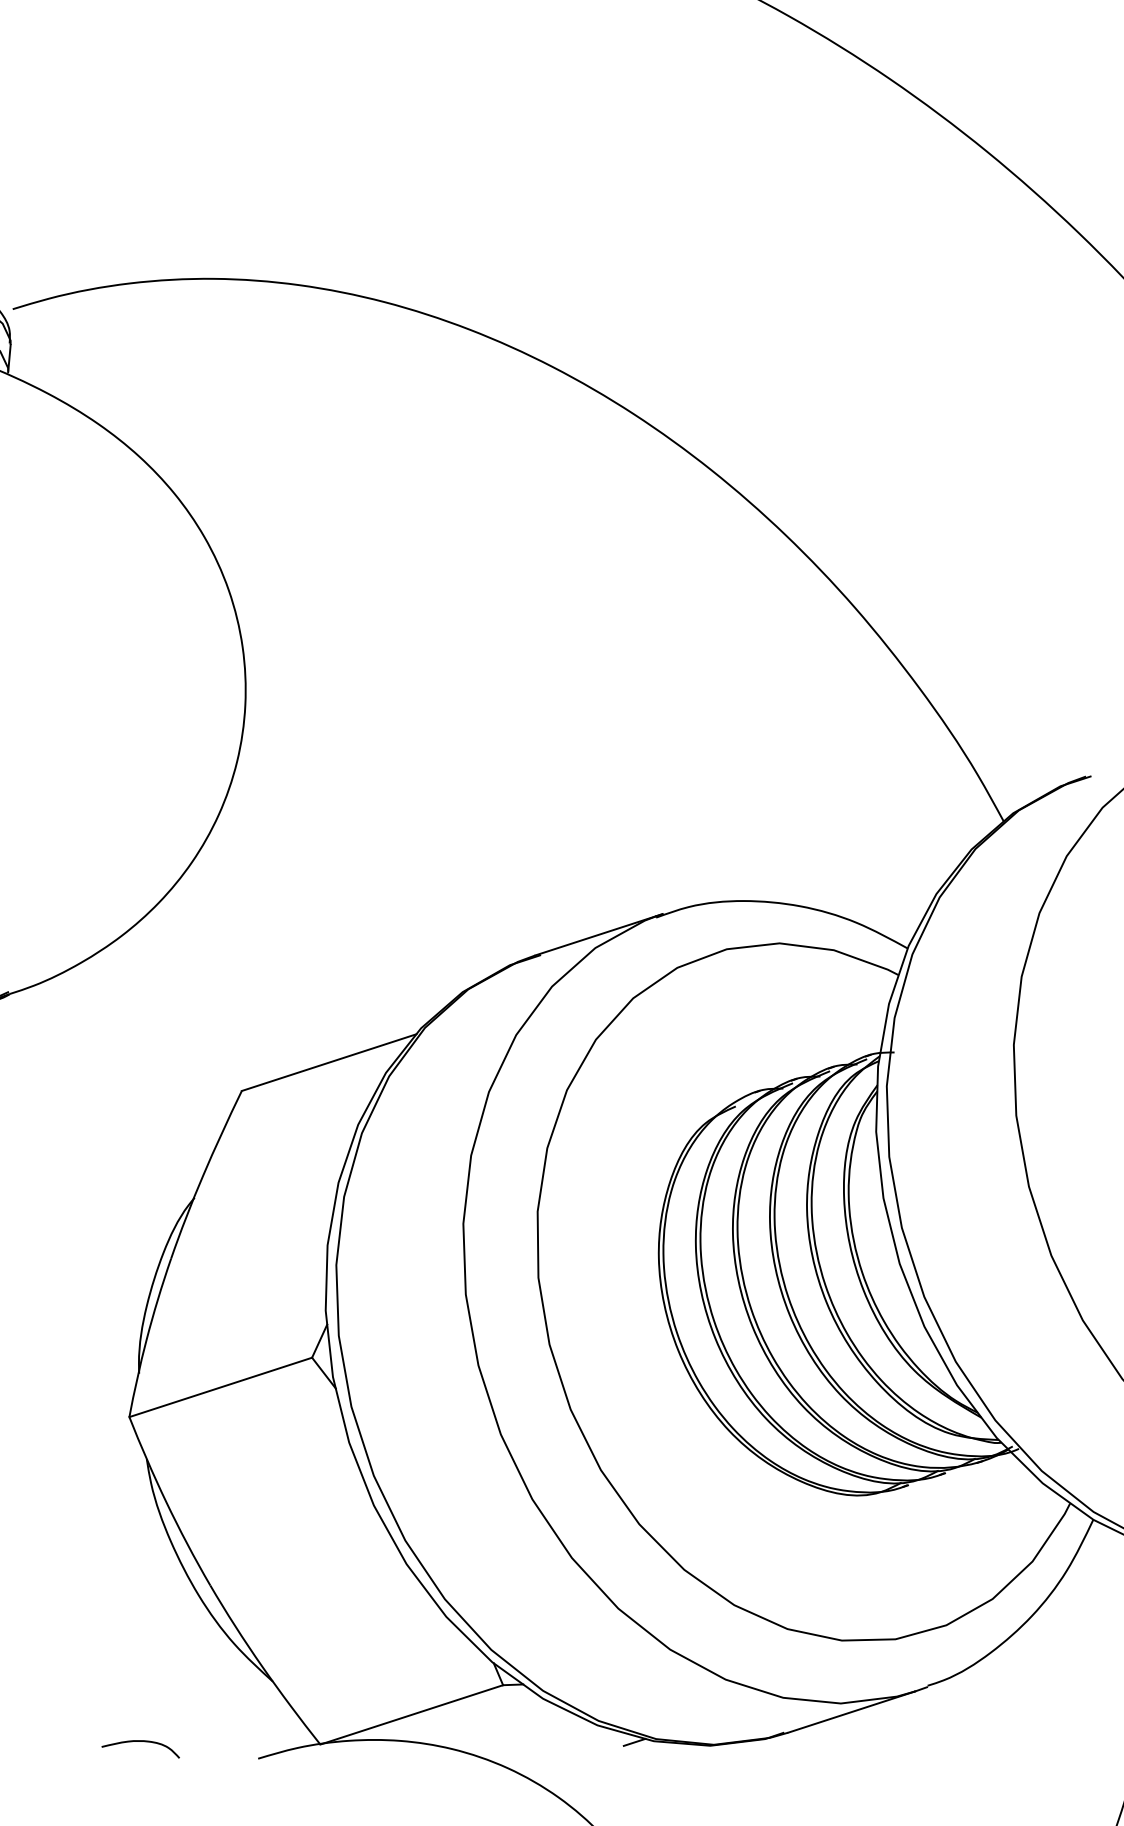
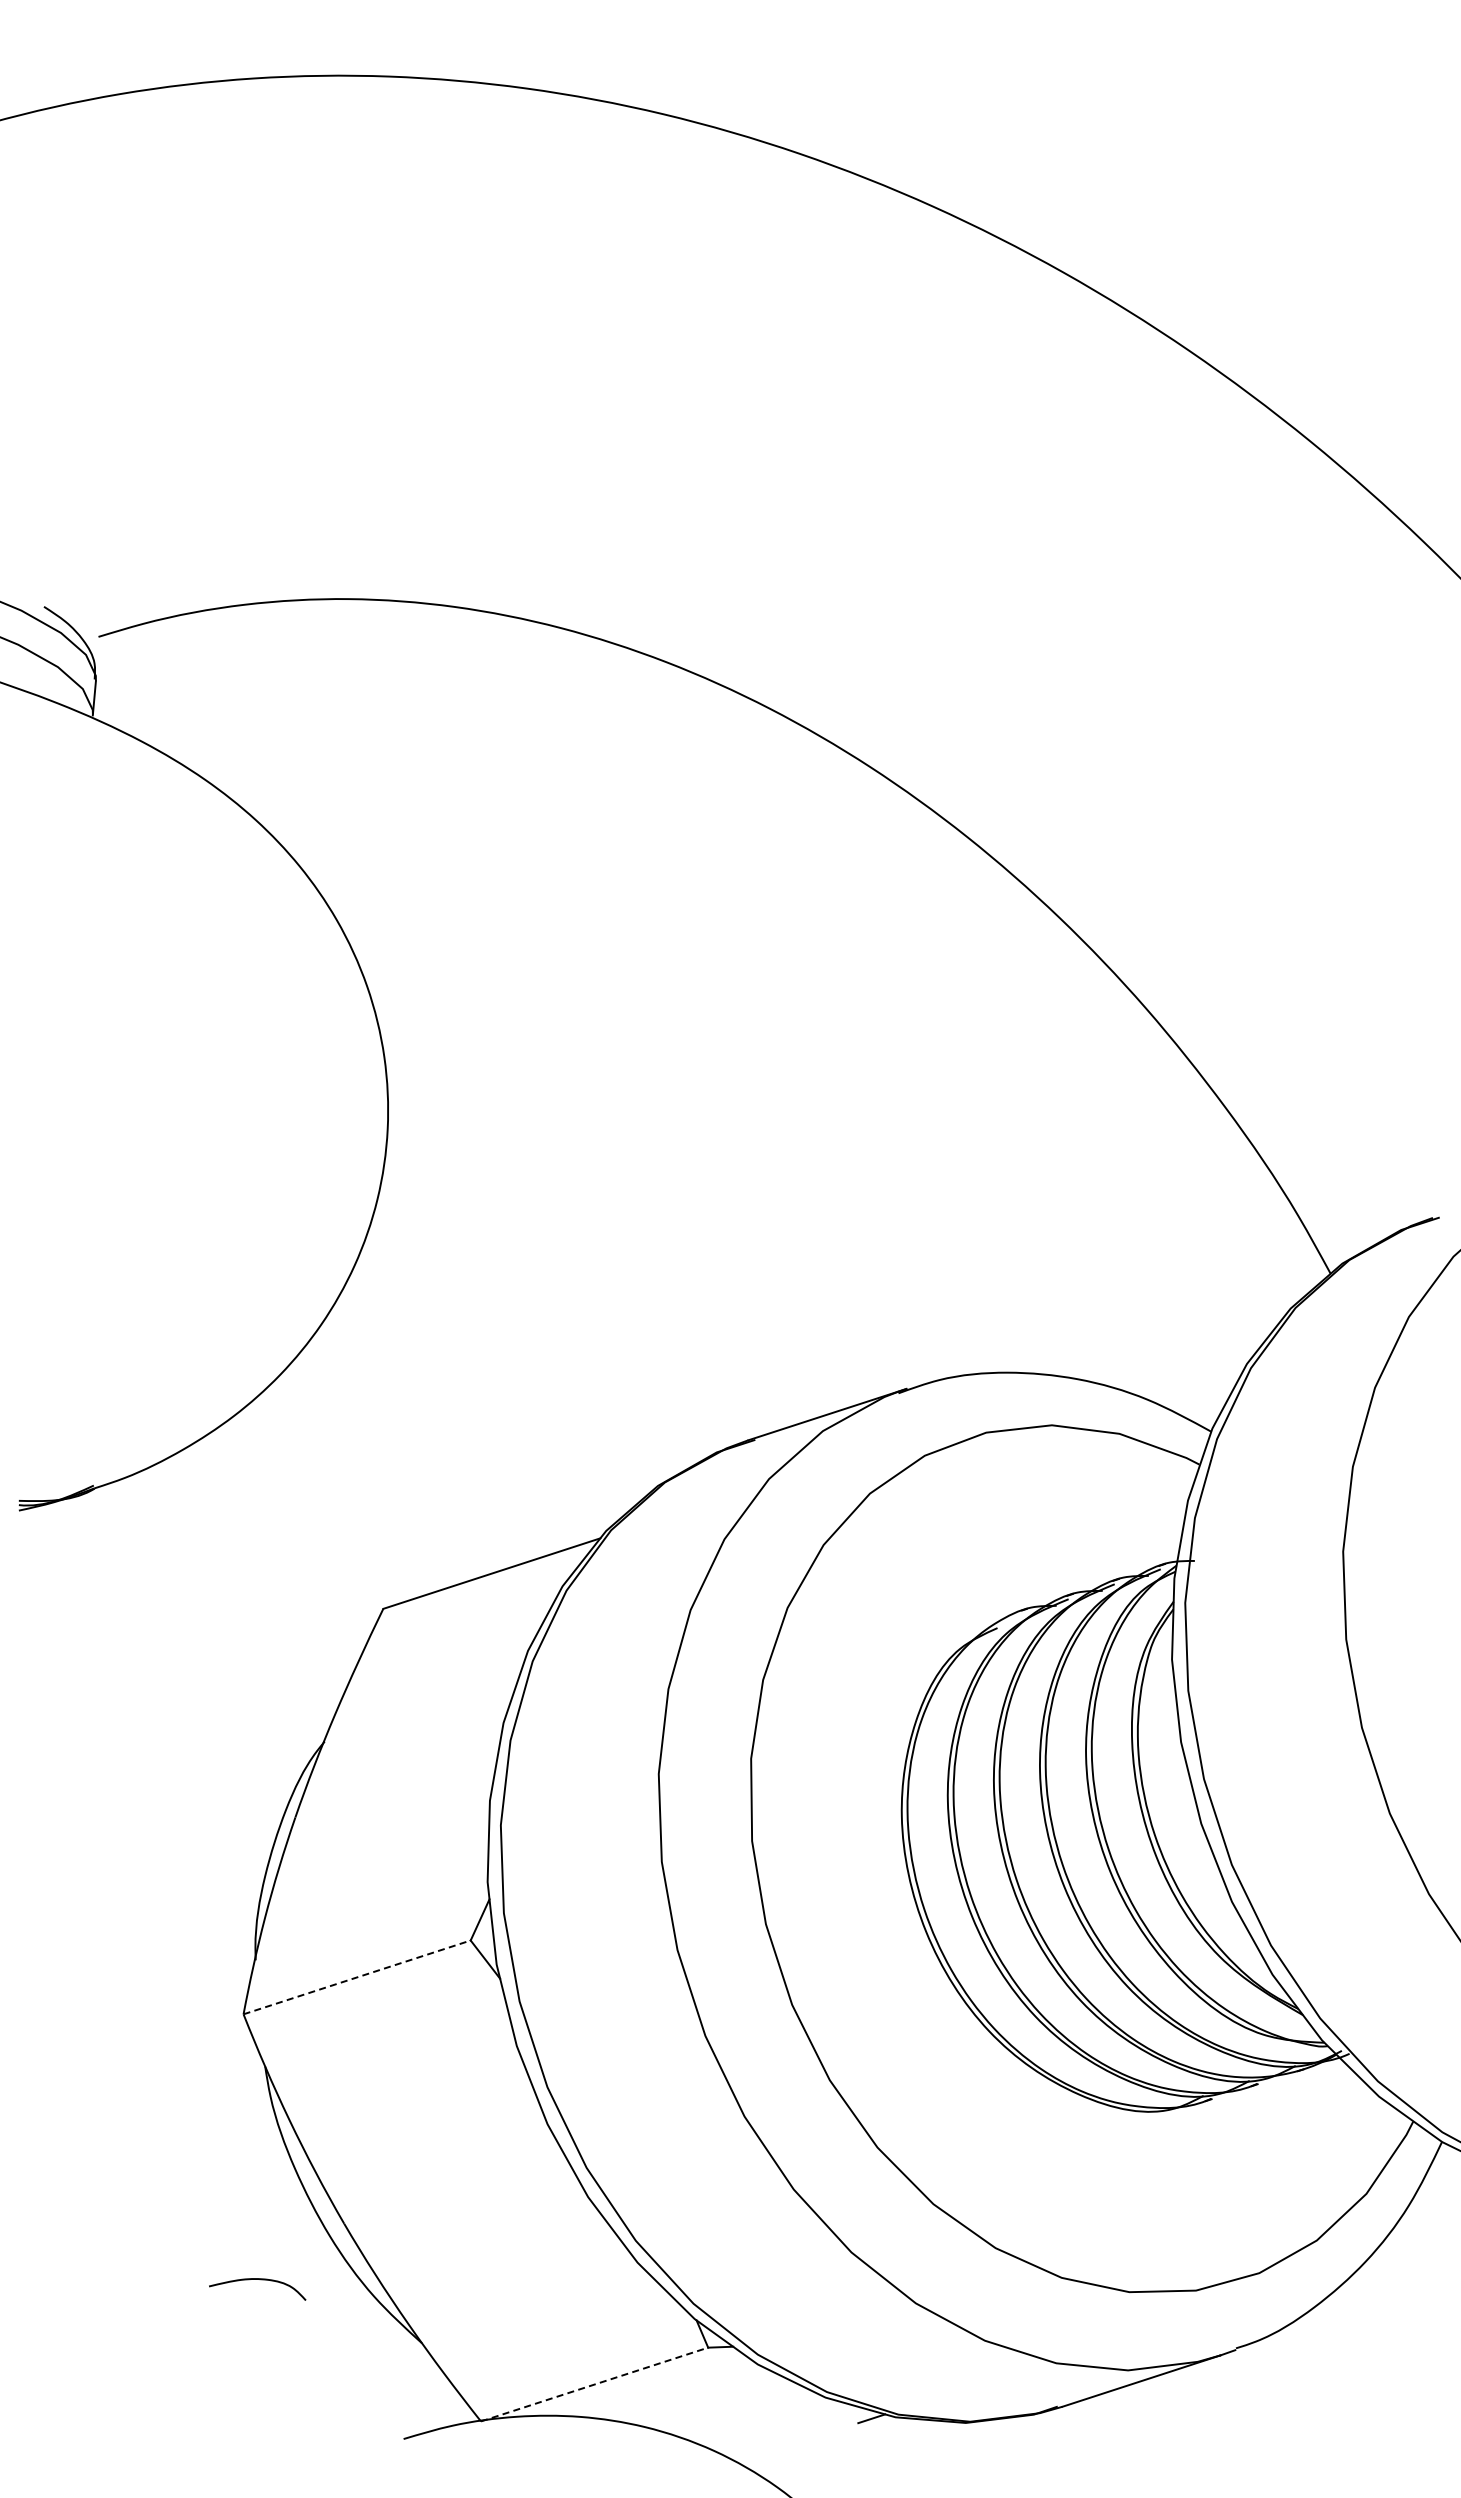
line: (221, 1387) -> (357, 1977), solid -> dashed
line: (412, 1714) -> (595, 2384), solid -> dashed
curve: (143, 1742) -> (260, 2280), moved

